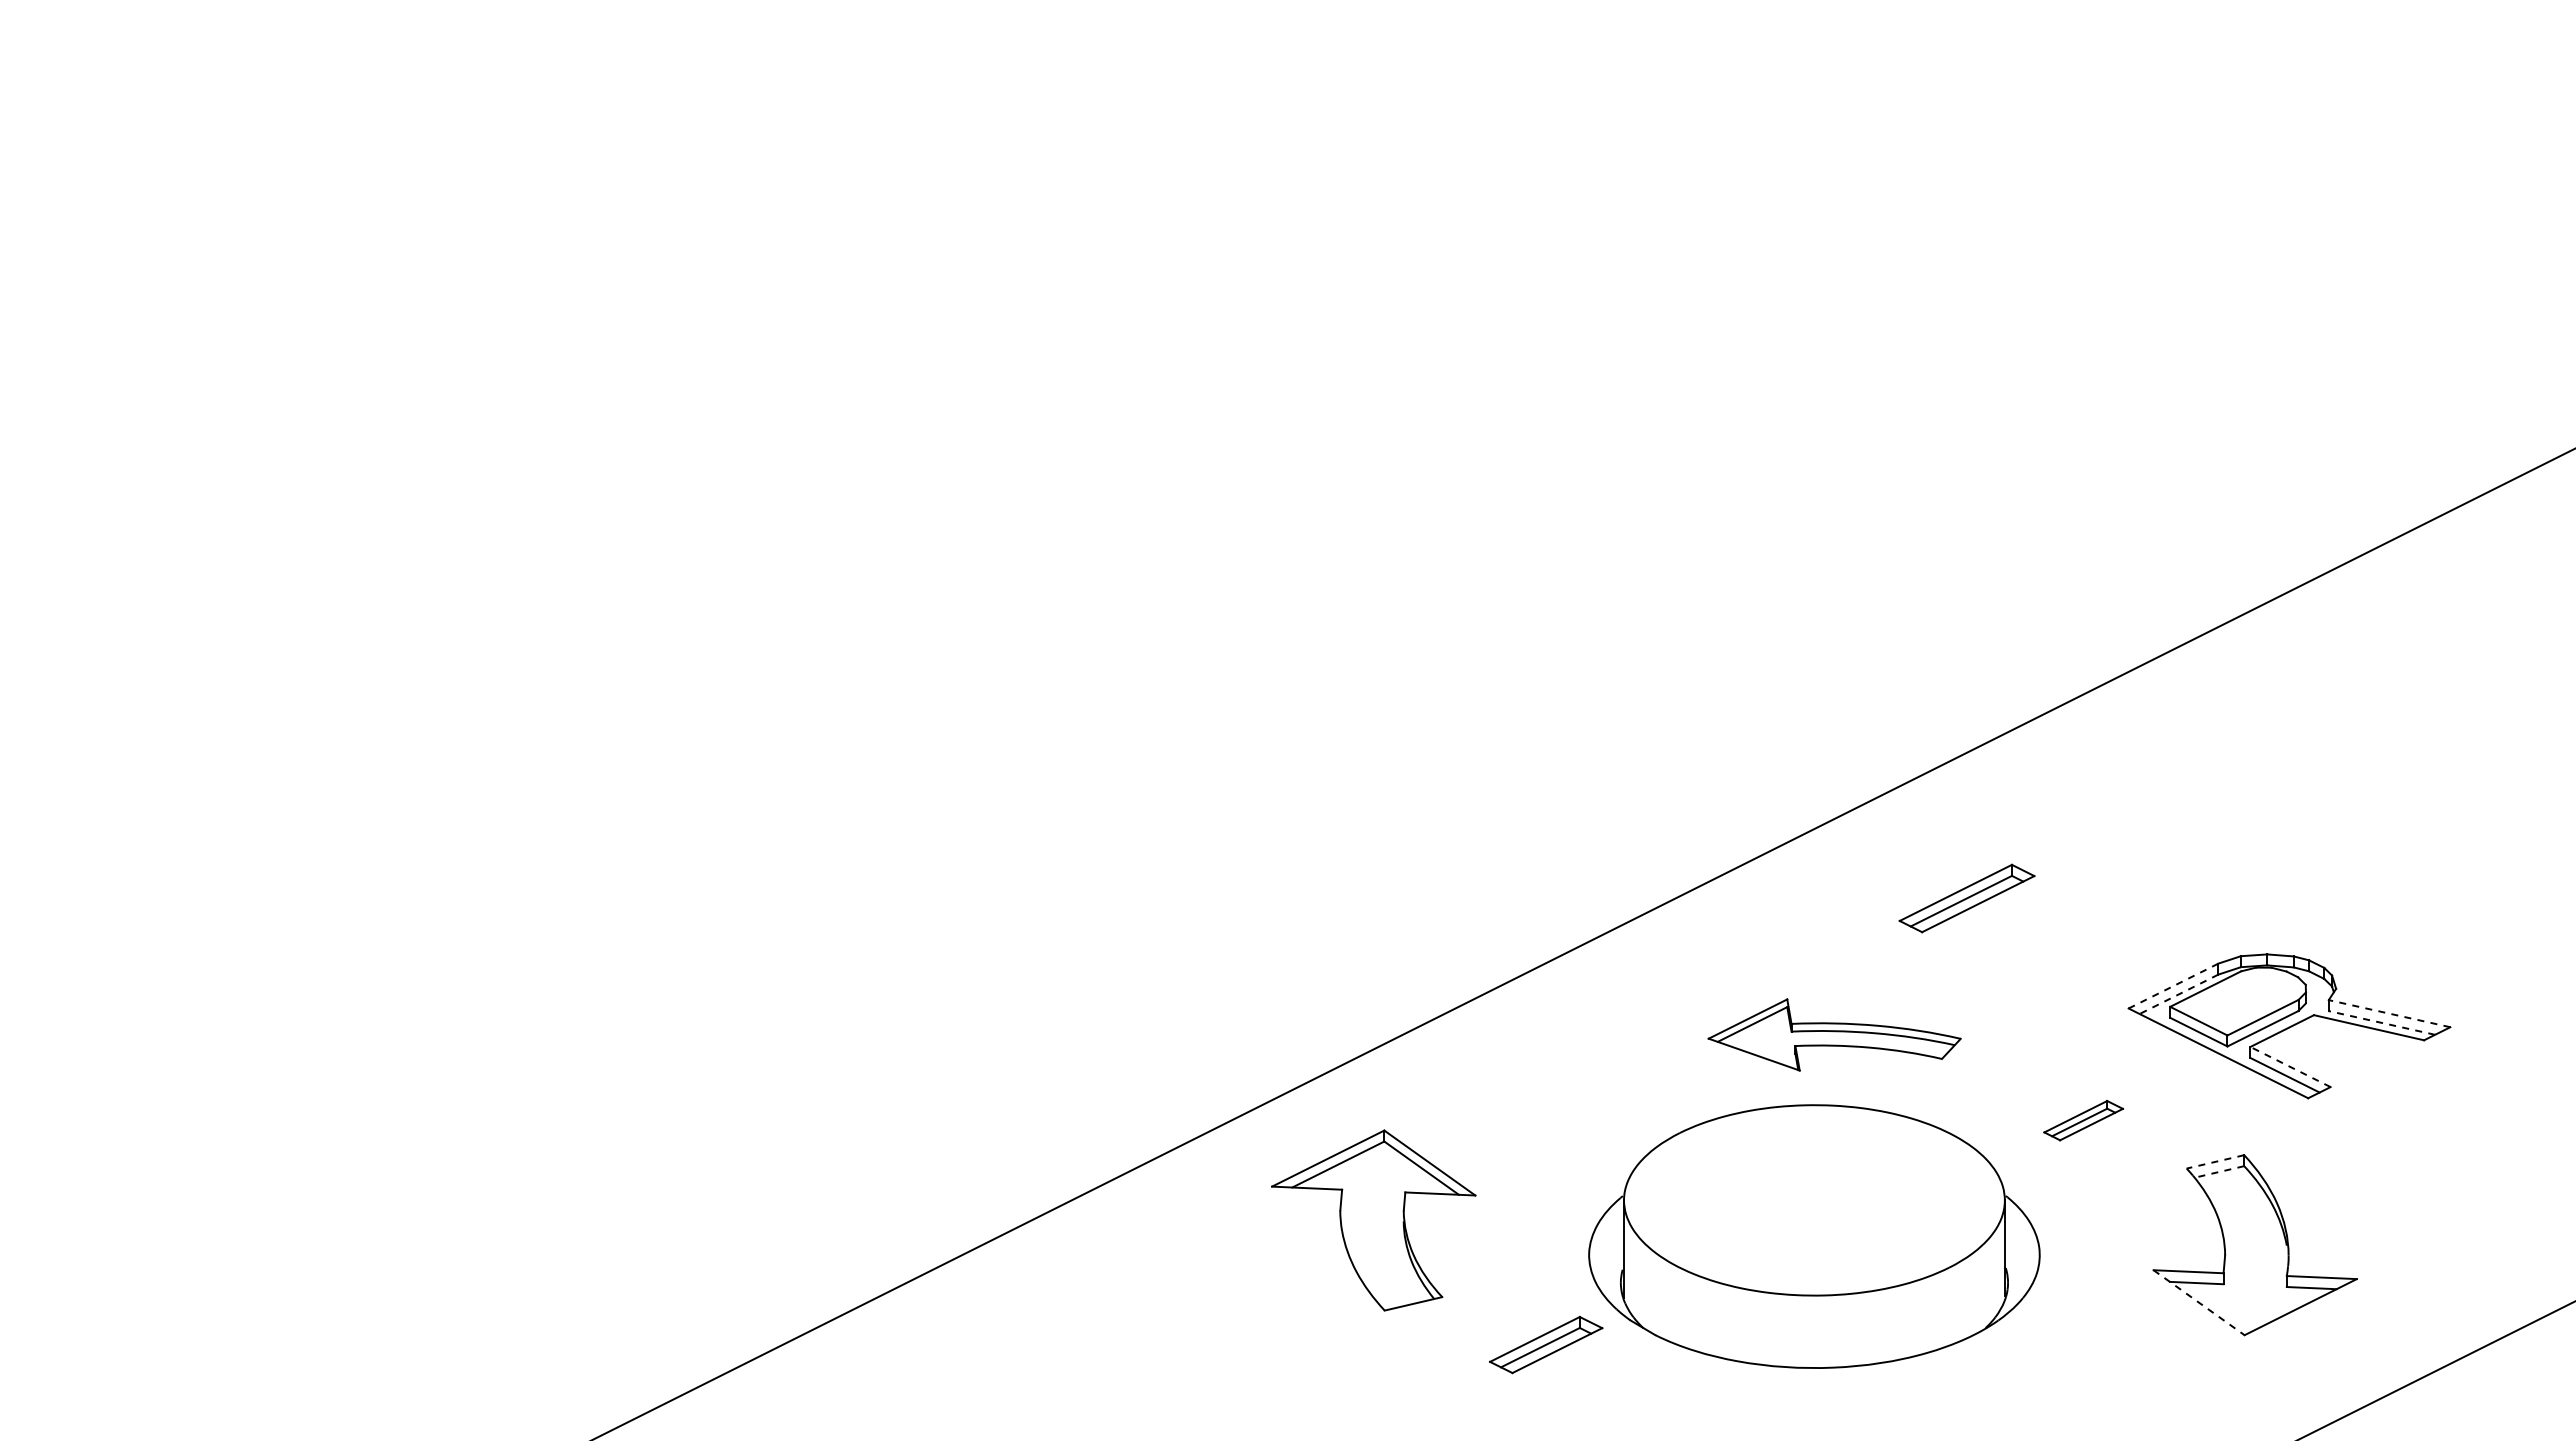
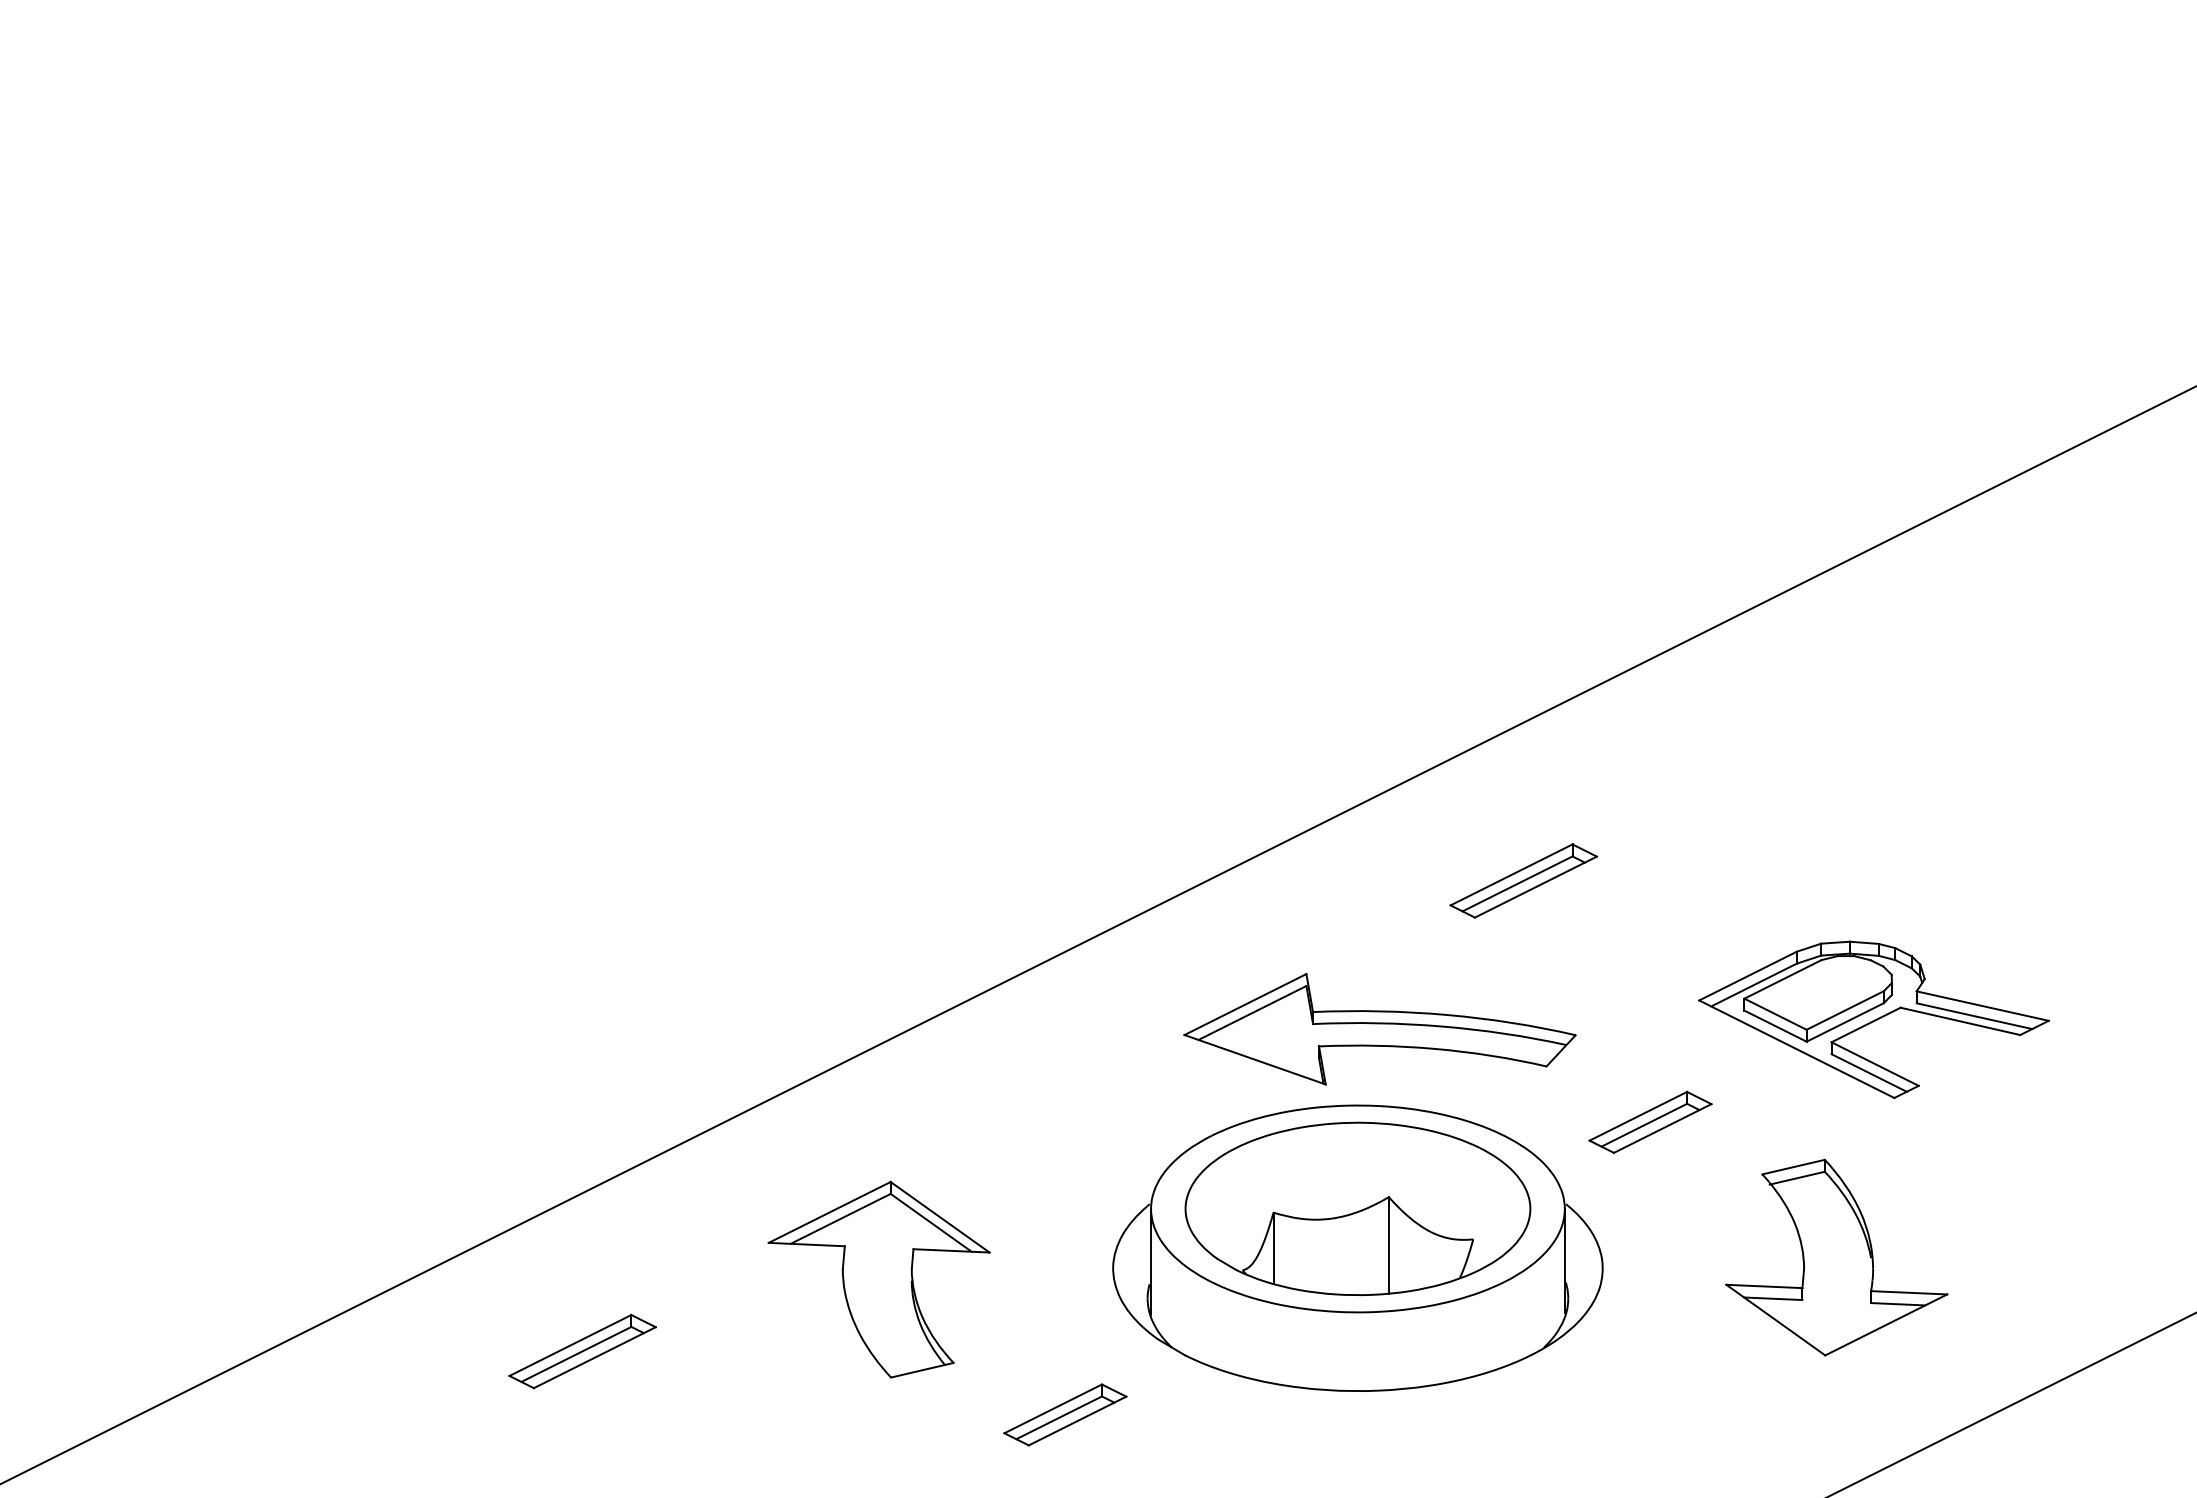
line: (2173, 986) -> (1748, 976), dashed -> solid
line: (2178, 994) -> (1753, 985), dashed -> solid
line: (2389, 1013) -> (1982, 1005), dashed -> solid
line: (2381, 1022) -> (1973, 1015), dashed -> solid
part: (1834, 1034) -> (1379, 1028), size x1.43
line: (2290, 1067) -> (1875, 1064), dashed -> solid
part: (2083, 1120) -> (1650, 1122), size x1.43
line: (2215, 1161) -> (1793, 1166), dashed -> solid
line: (2218, 1172) -> (1796, 1178), dashed -> solid
part: (1814, 1200) -> (1357, 1209), added
part: (1373, 1220) -> (878, 1279), moved
line: (2199, 1302) -> (1776, 1319), dashed -> solid
part: (1100, 1331) -> (582, 1351), added
part: (1546, 1344) -> (1065, 1414), moved

